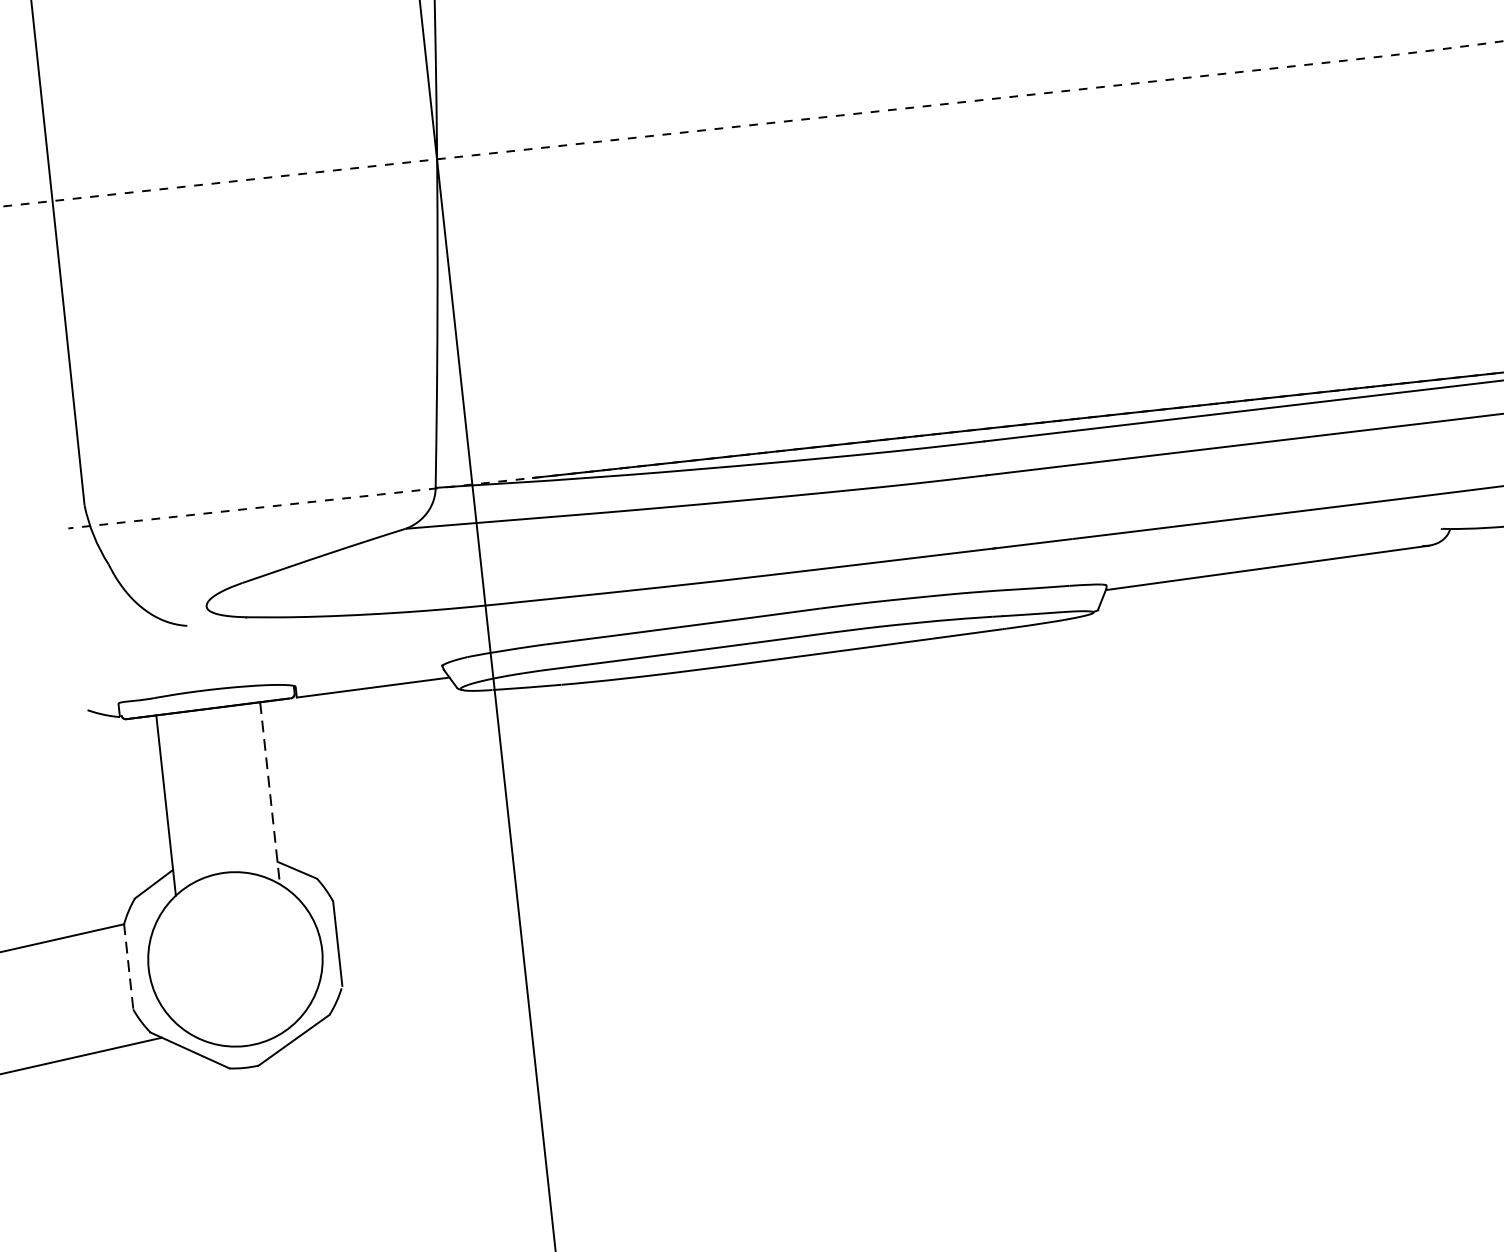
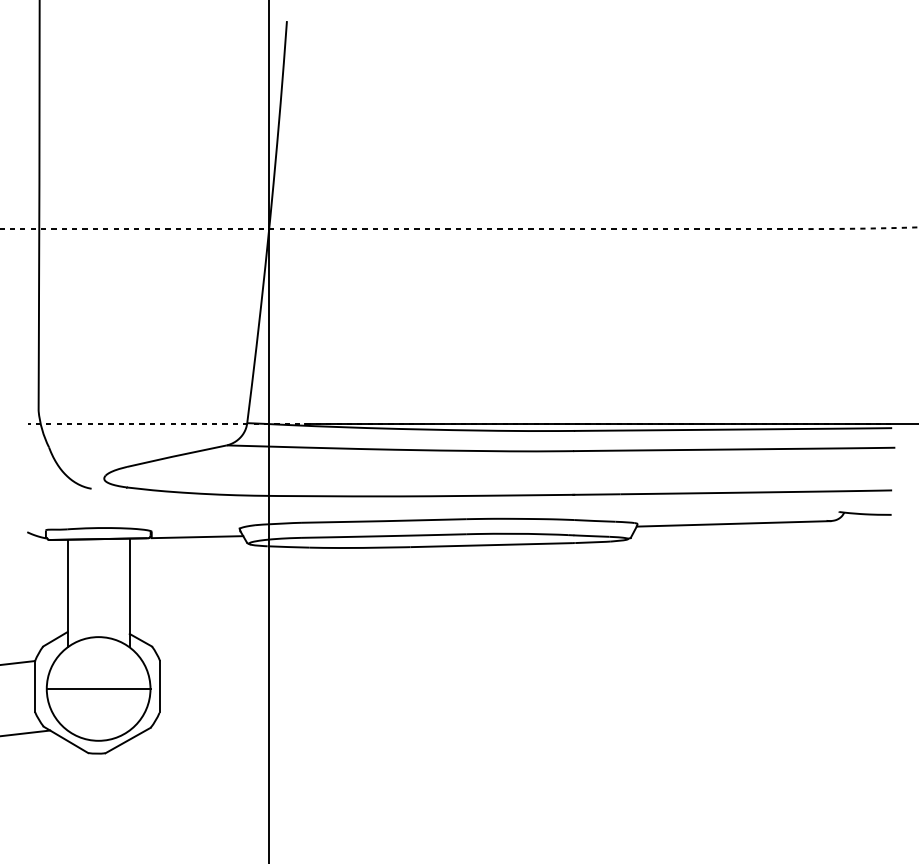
line: (269, 794) -> (129, 593), dashed -> solid
line: (235, 960) -> (98, 689), added
line: (129, 965) -> (35, 685), dashed -> solid

